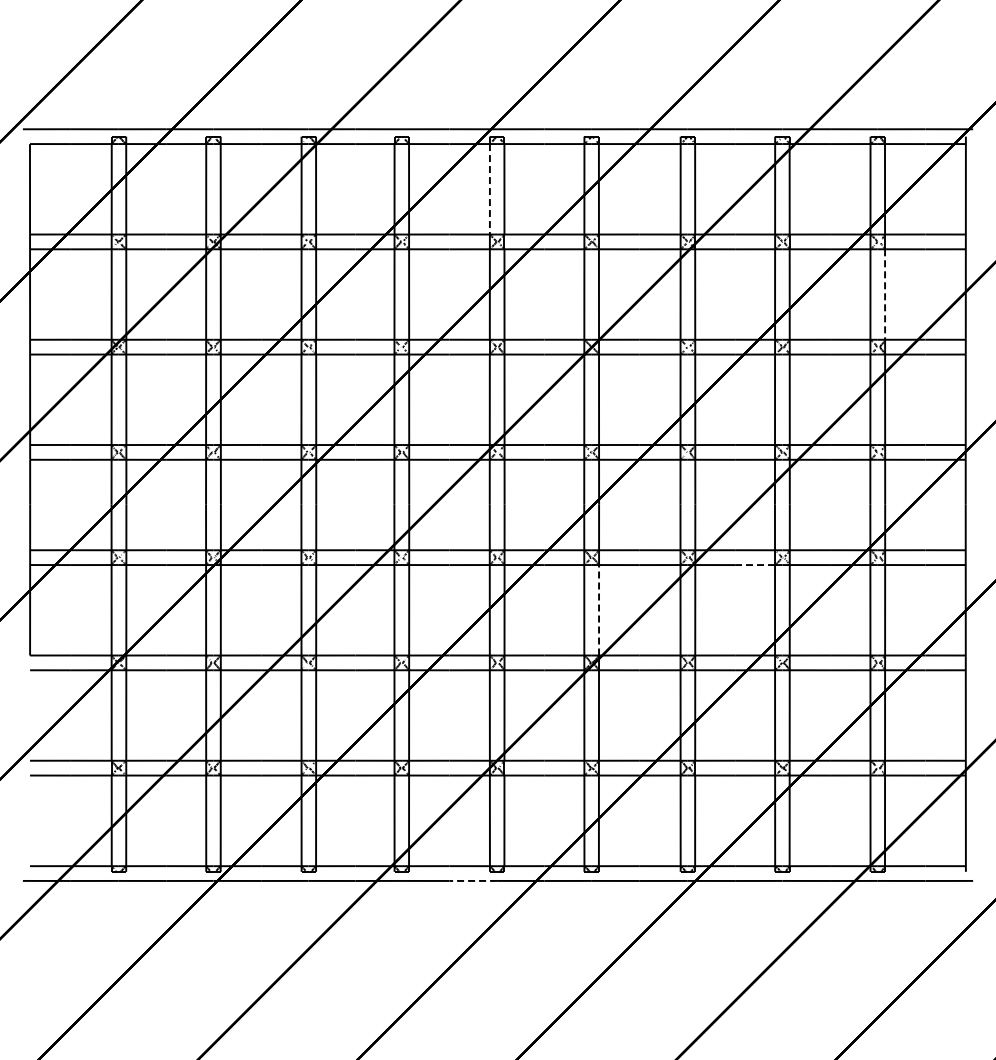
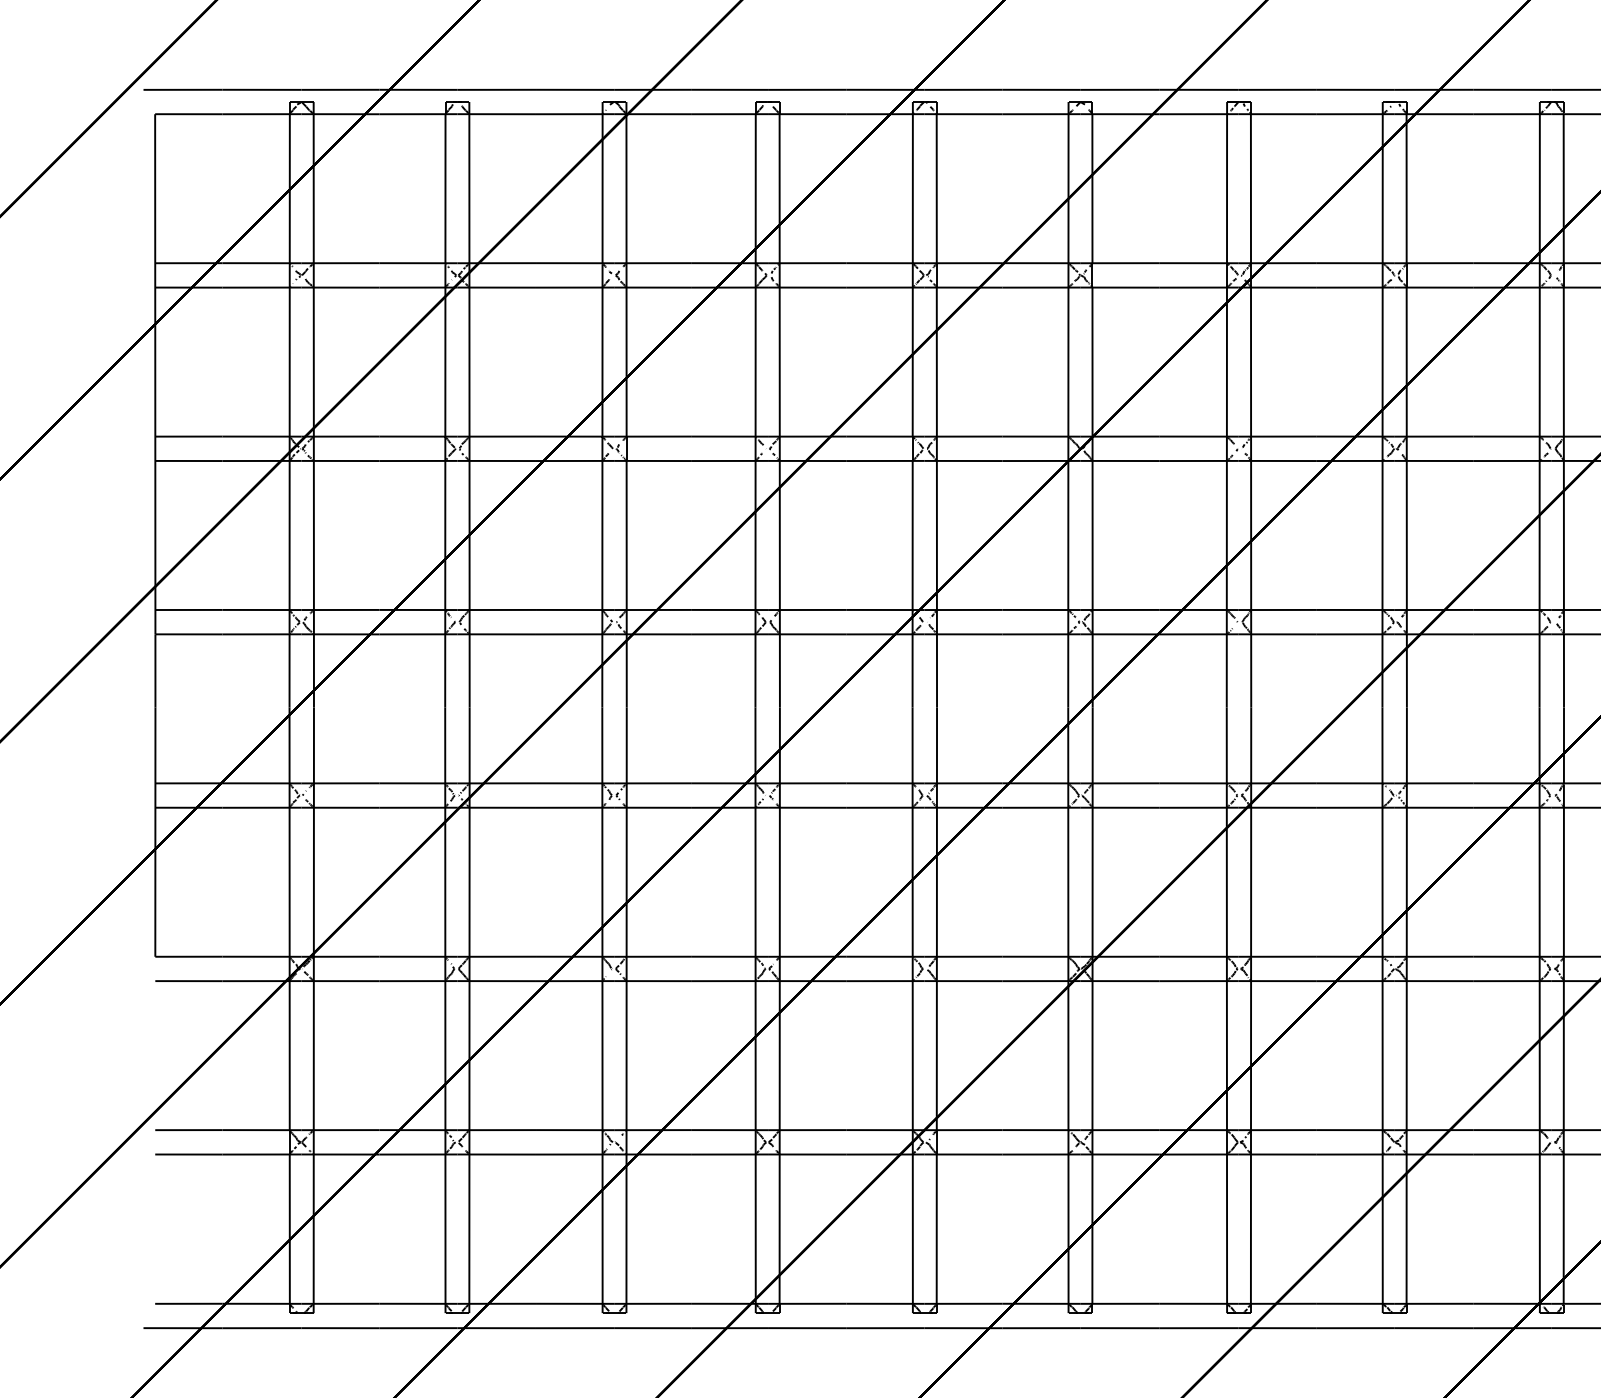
line: (489, 189) -> (912, 189), dashed -> solid
line: (885, 295) -> (1564, 363), dashed -> solid
line: (755, 565) -> (1350, 808), dashed -> solid
line: (599, 609) -> (1093, 880), dashed -> solid
line: (473, 880) -> (885, 1327), dashed -> solid

